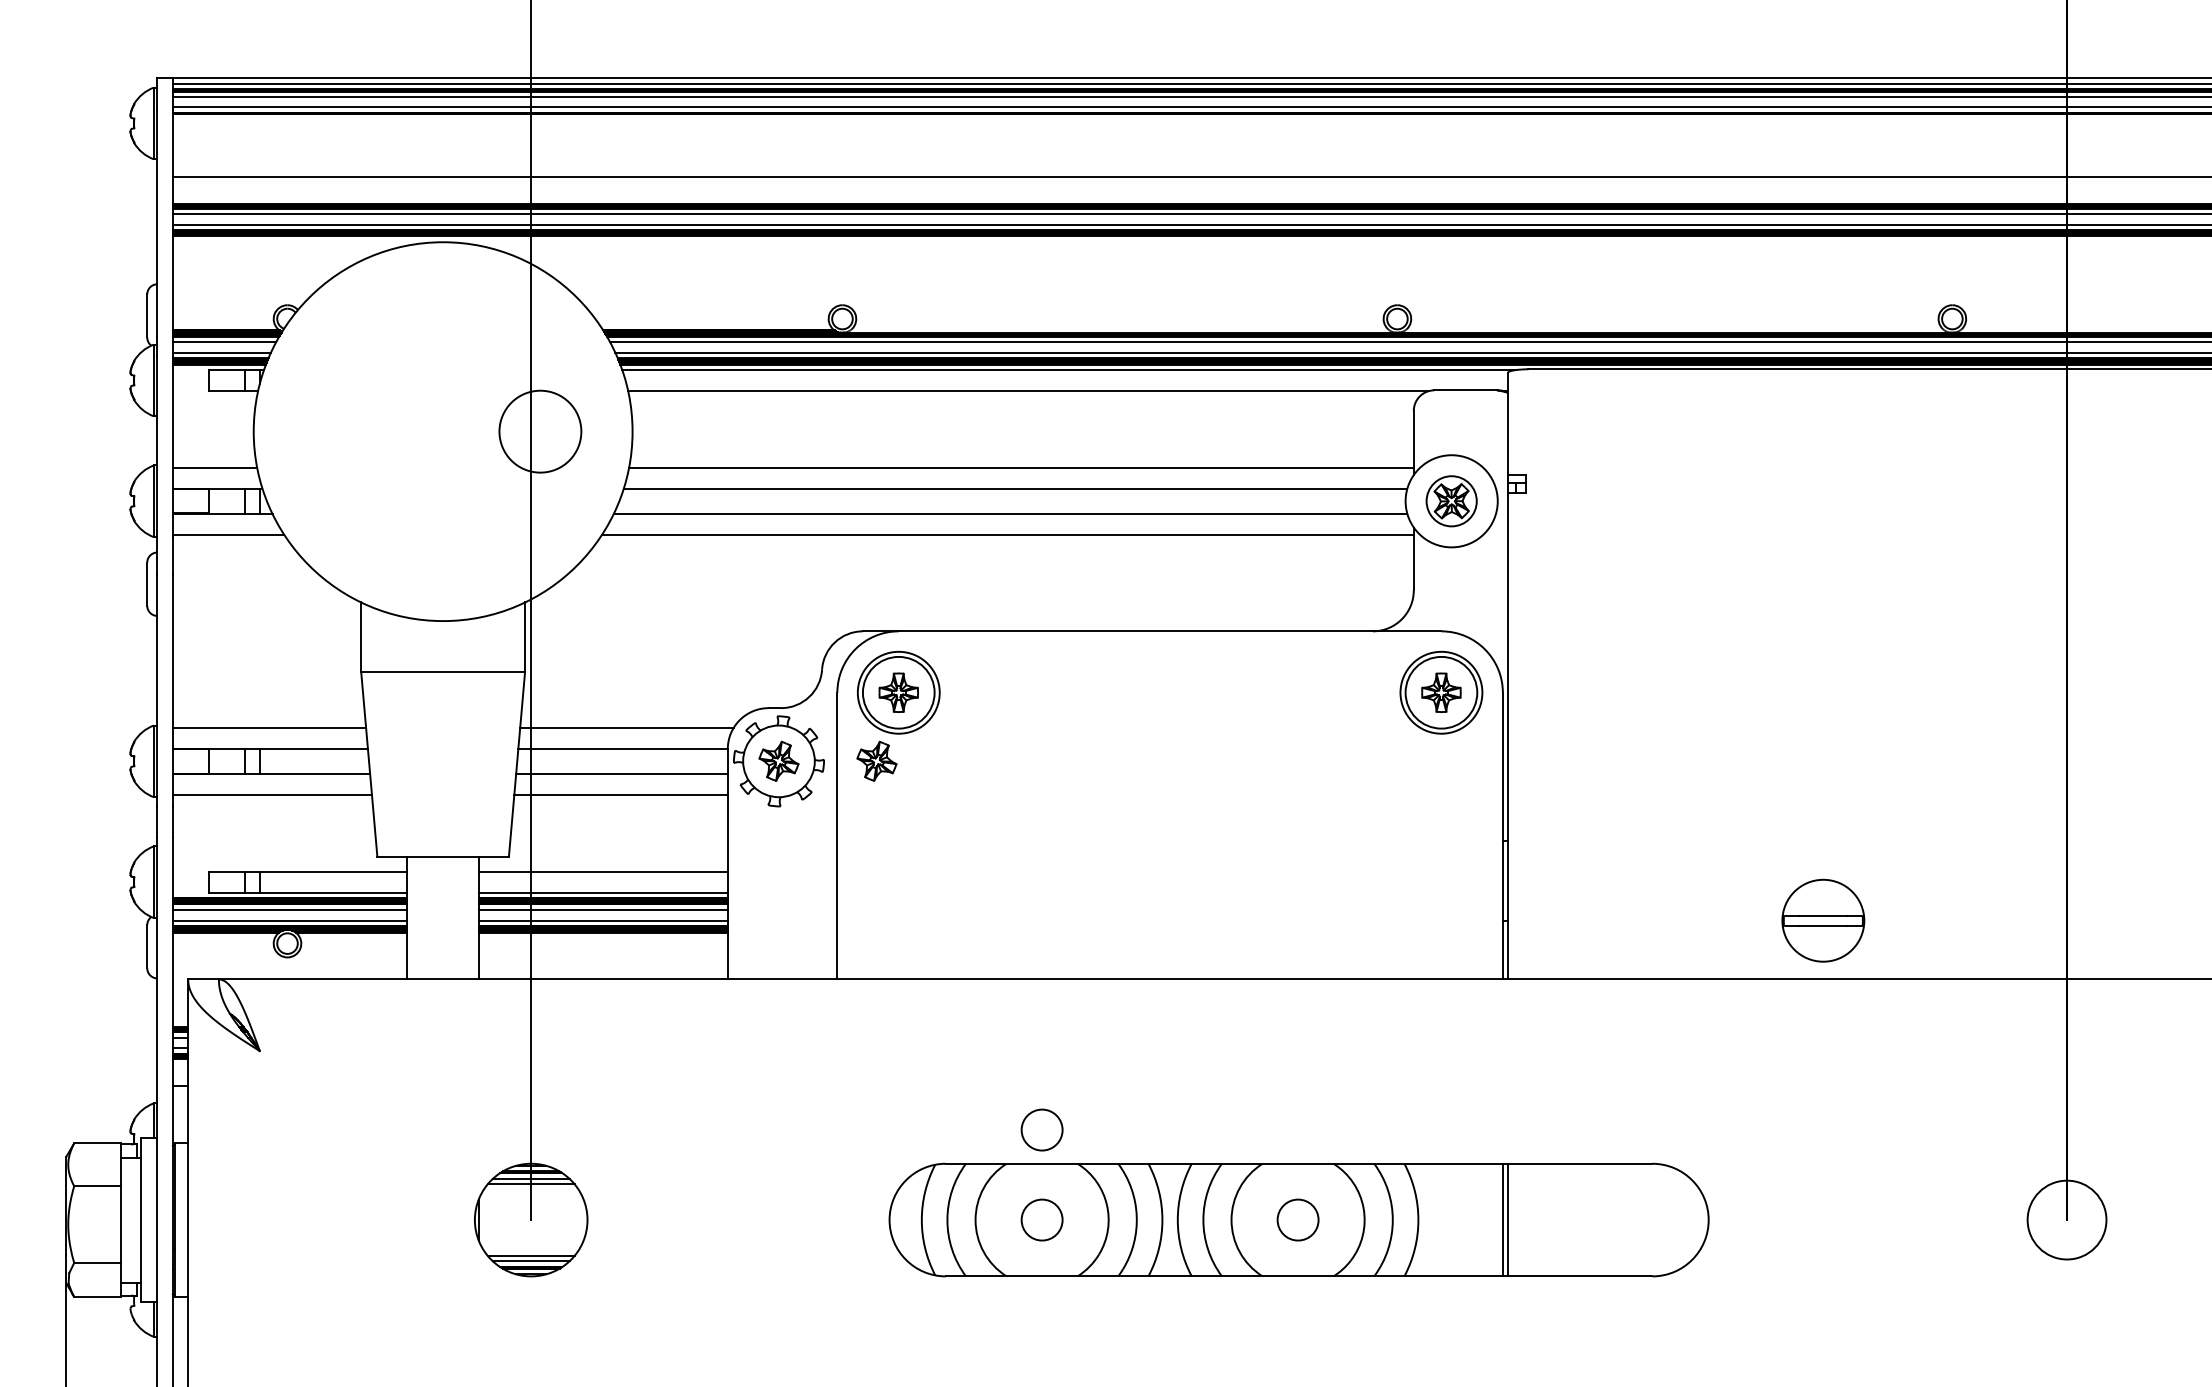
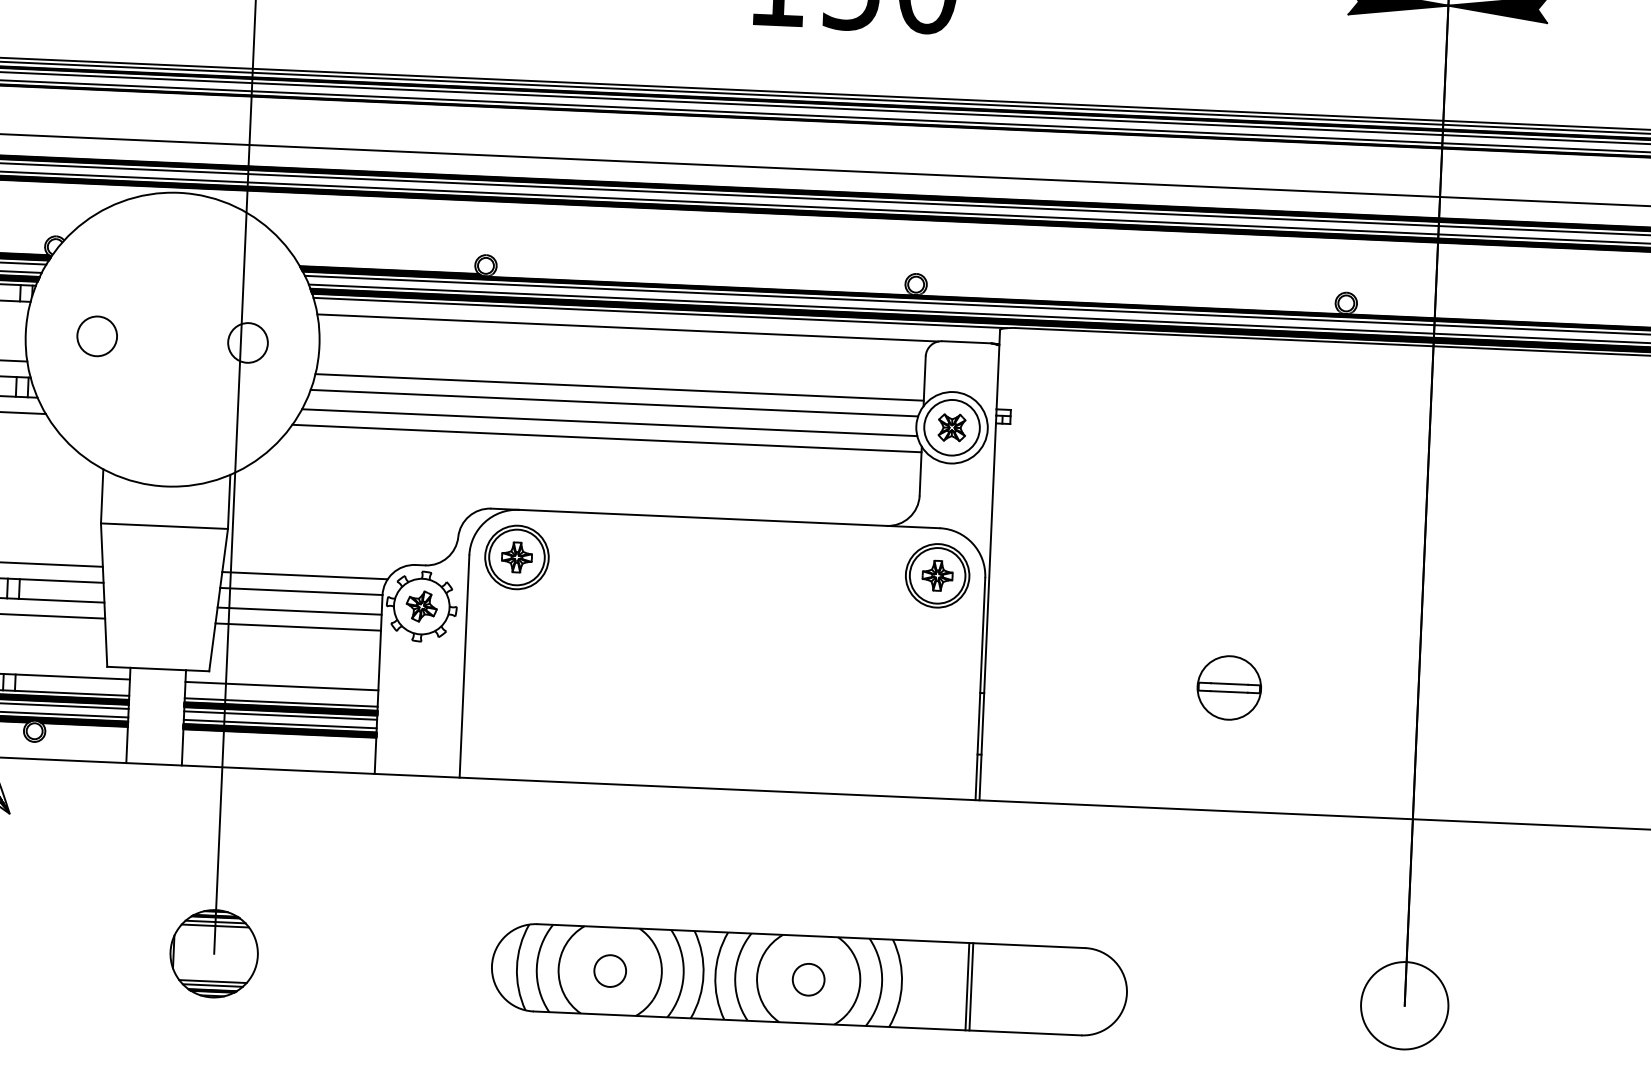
circle: (345, 431) -> (96, 336), added
circle: (540, 431) -> (248, 342), size x0.62
circle: (1451, 501) -> (951, 427), size x1.43
part: (876, 760) -> (497, 609), removed
part: (1823, 920) -> (1229, 687), moved
circle: (1041, 1129) -> (612, 900), removed
circle: (2066, 1219) -> (1404, 1005), size x1.43

